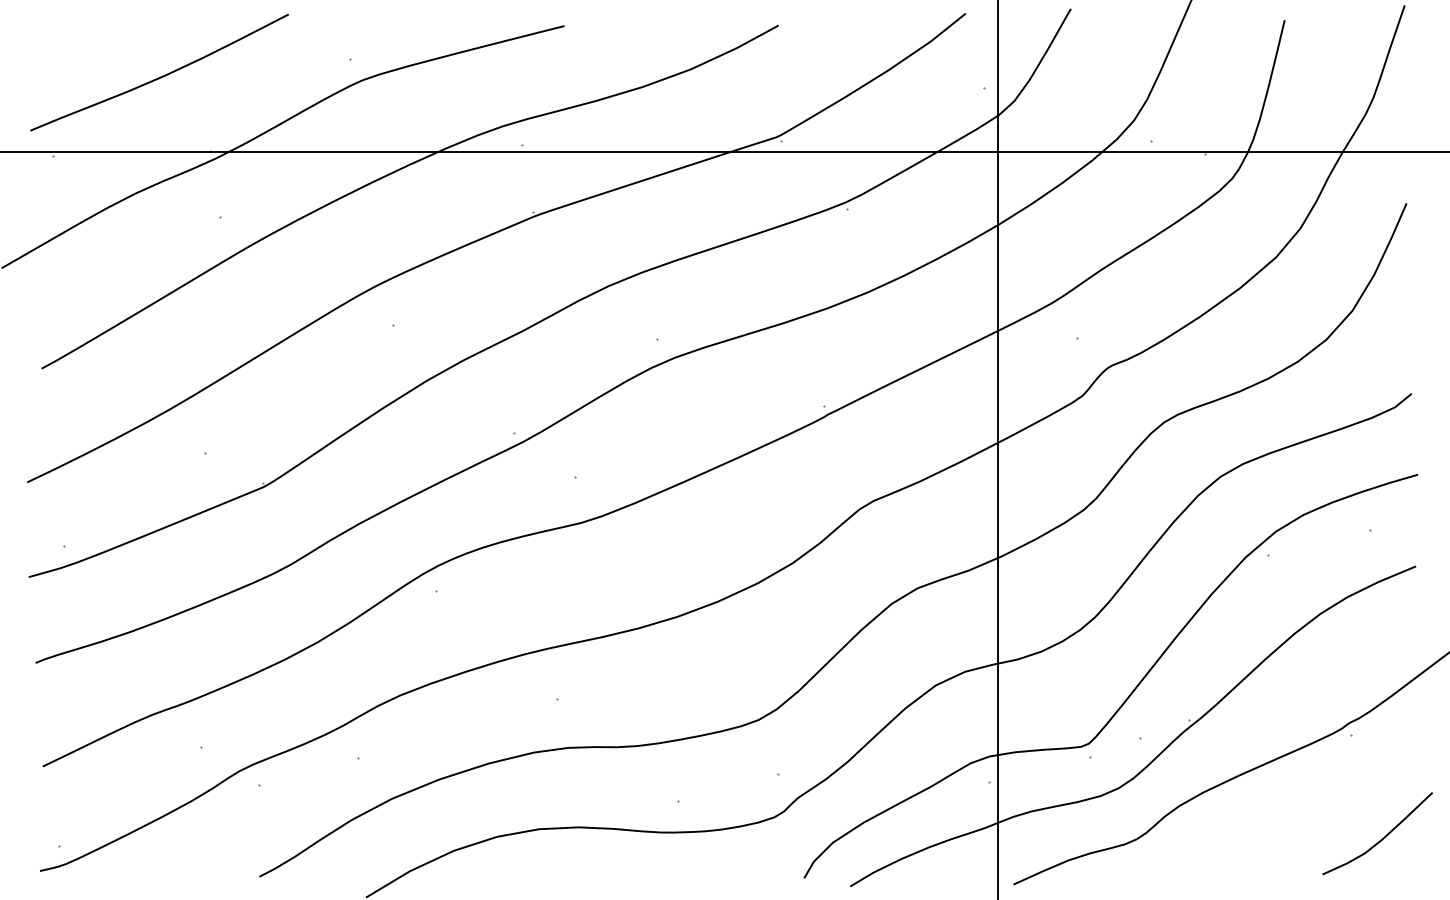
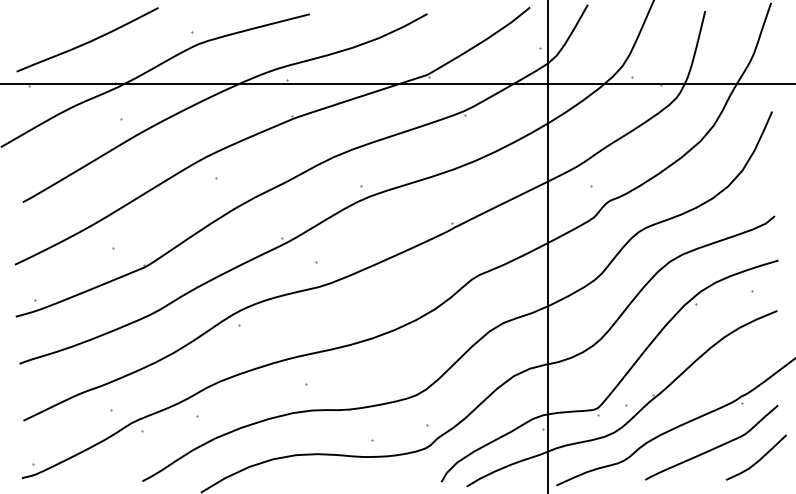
curve: (1301, 815) -> (714, 447), added

